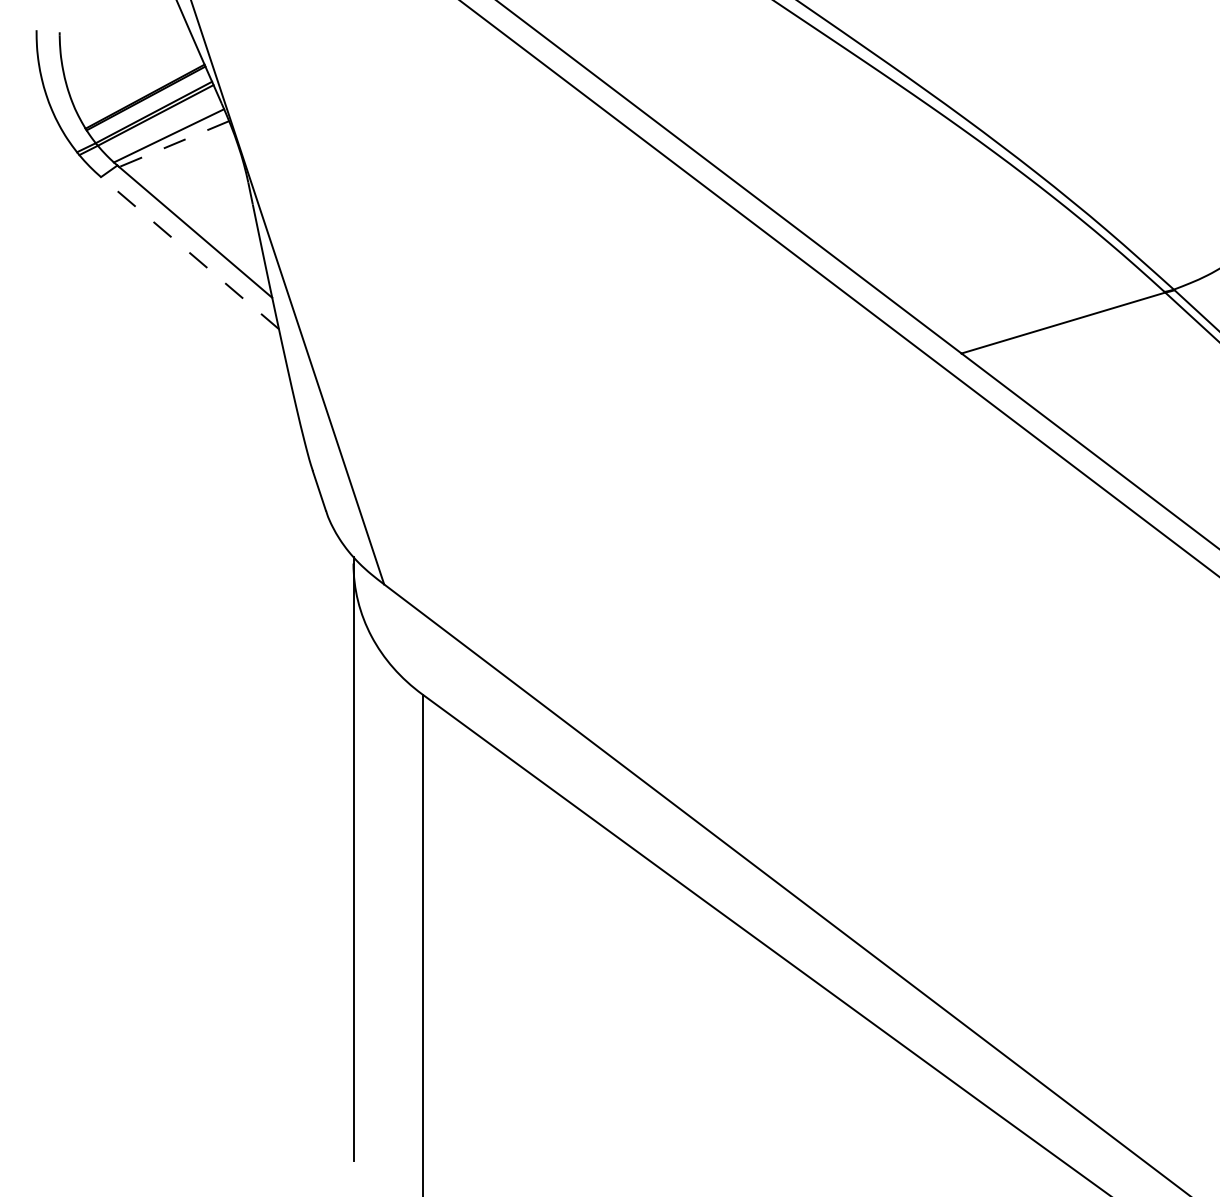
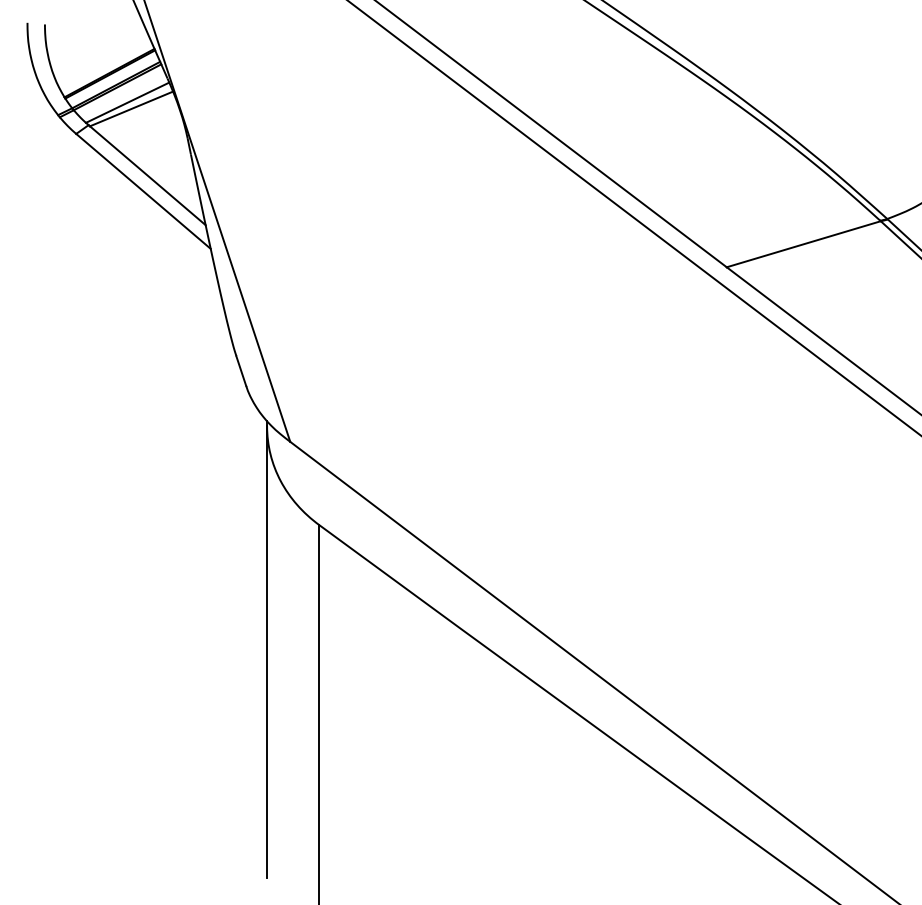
line: (174, 144) -> (131, 109), dashed -> solid
line: (189, 252) -> (143, 190), dashed -> solid

